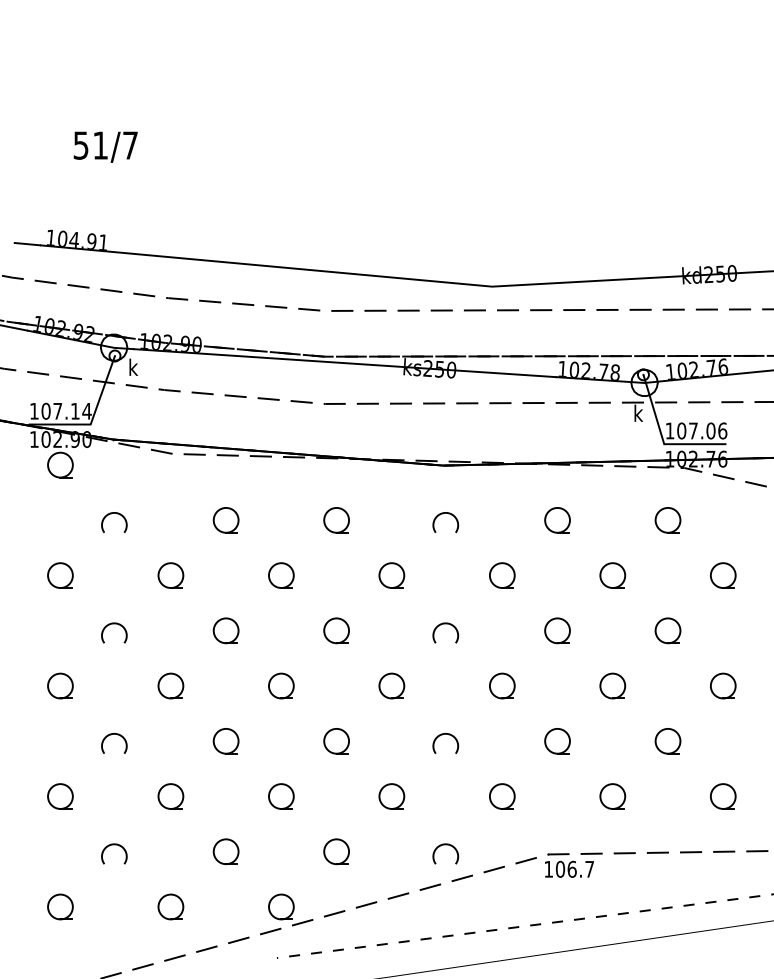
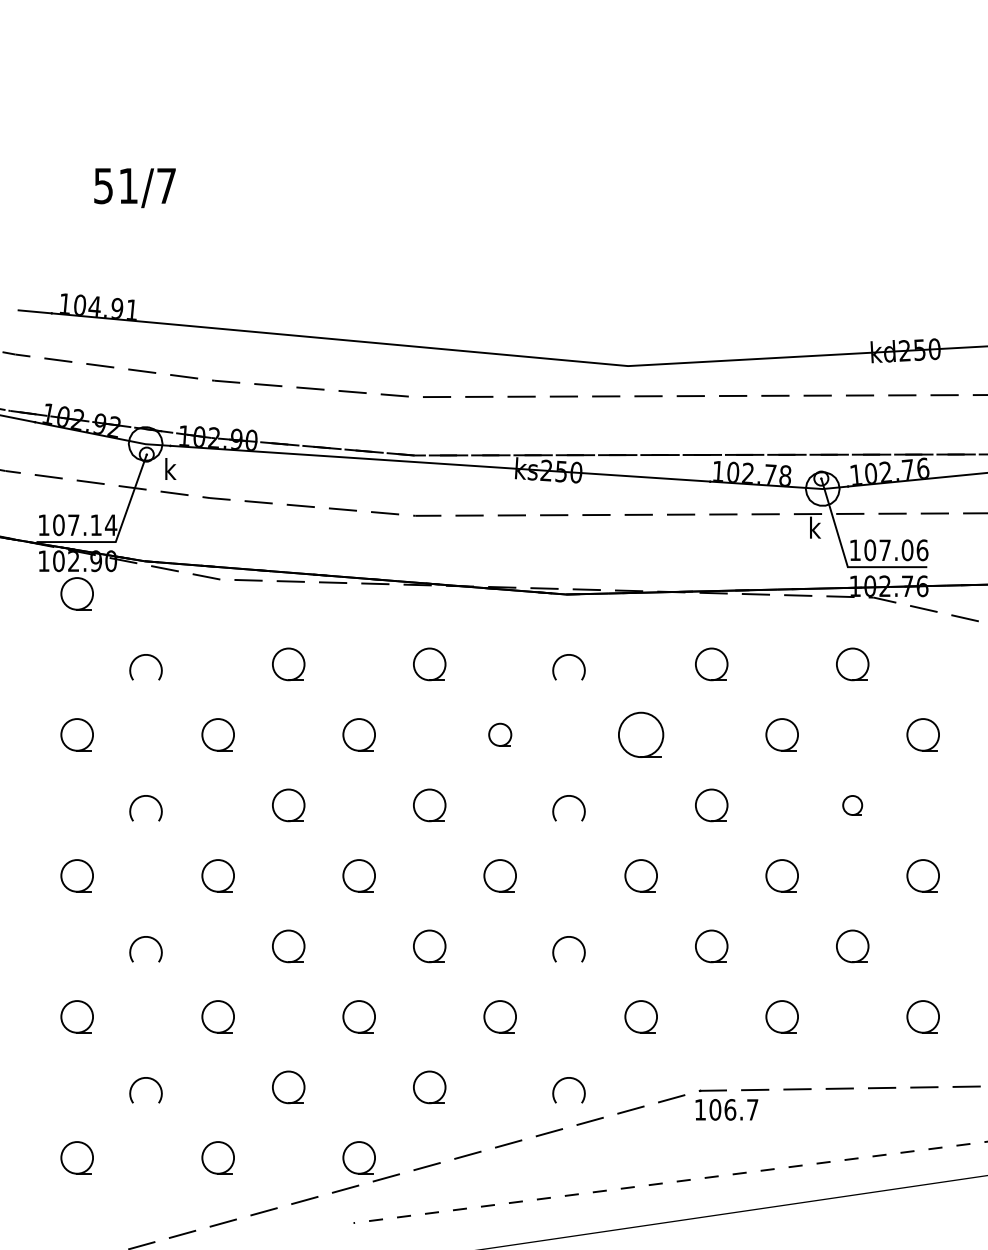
part: (391, 575) -> (499, 734), size x0.7
part: (502, 575) -> (641, 734), size x1.4
part: (667, 630) -> (852, 804), size x0.6

